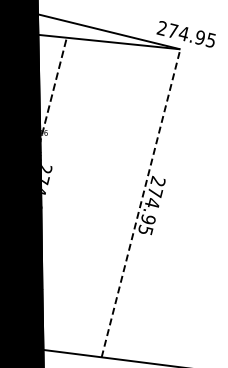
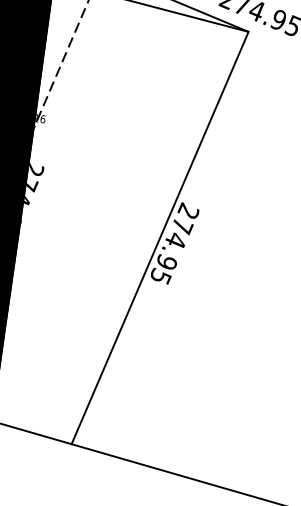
line: (141, 203) -> (160, 238), dashed -> solid

